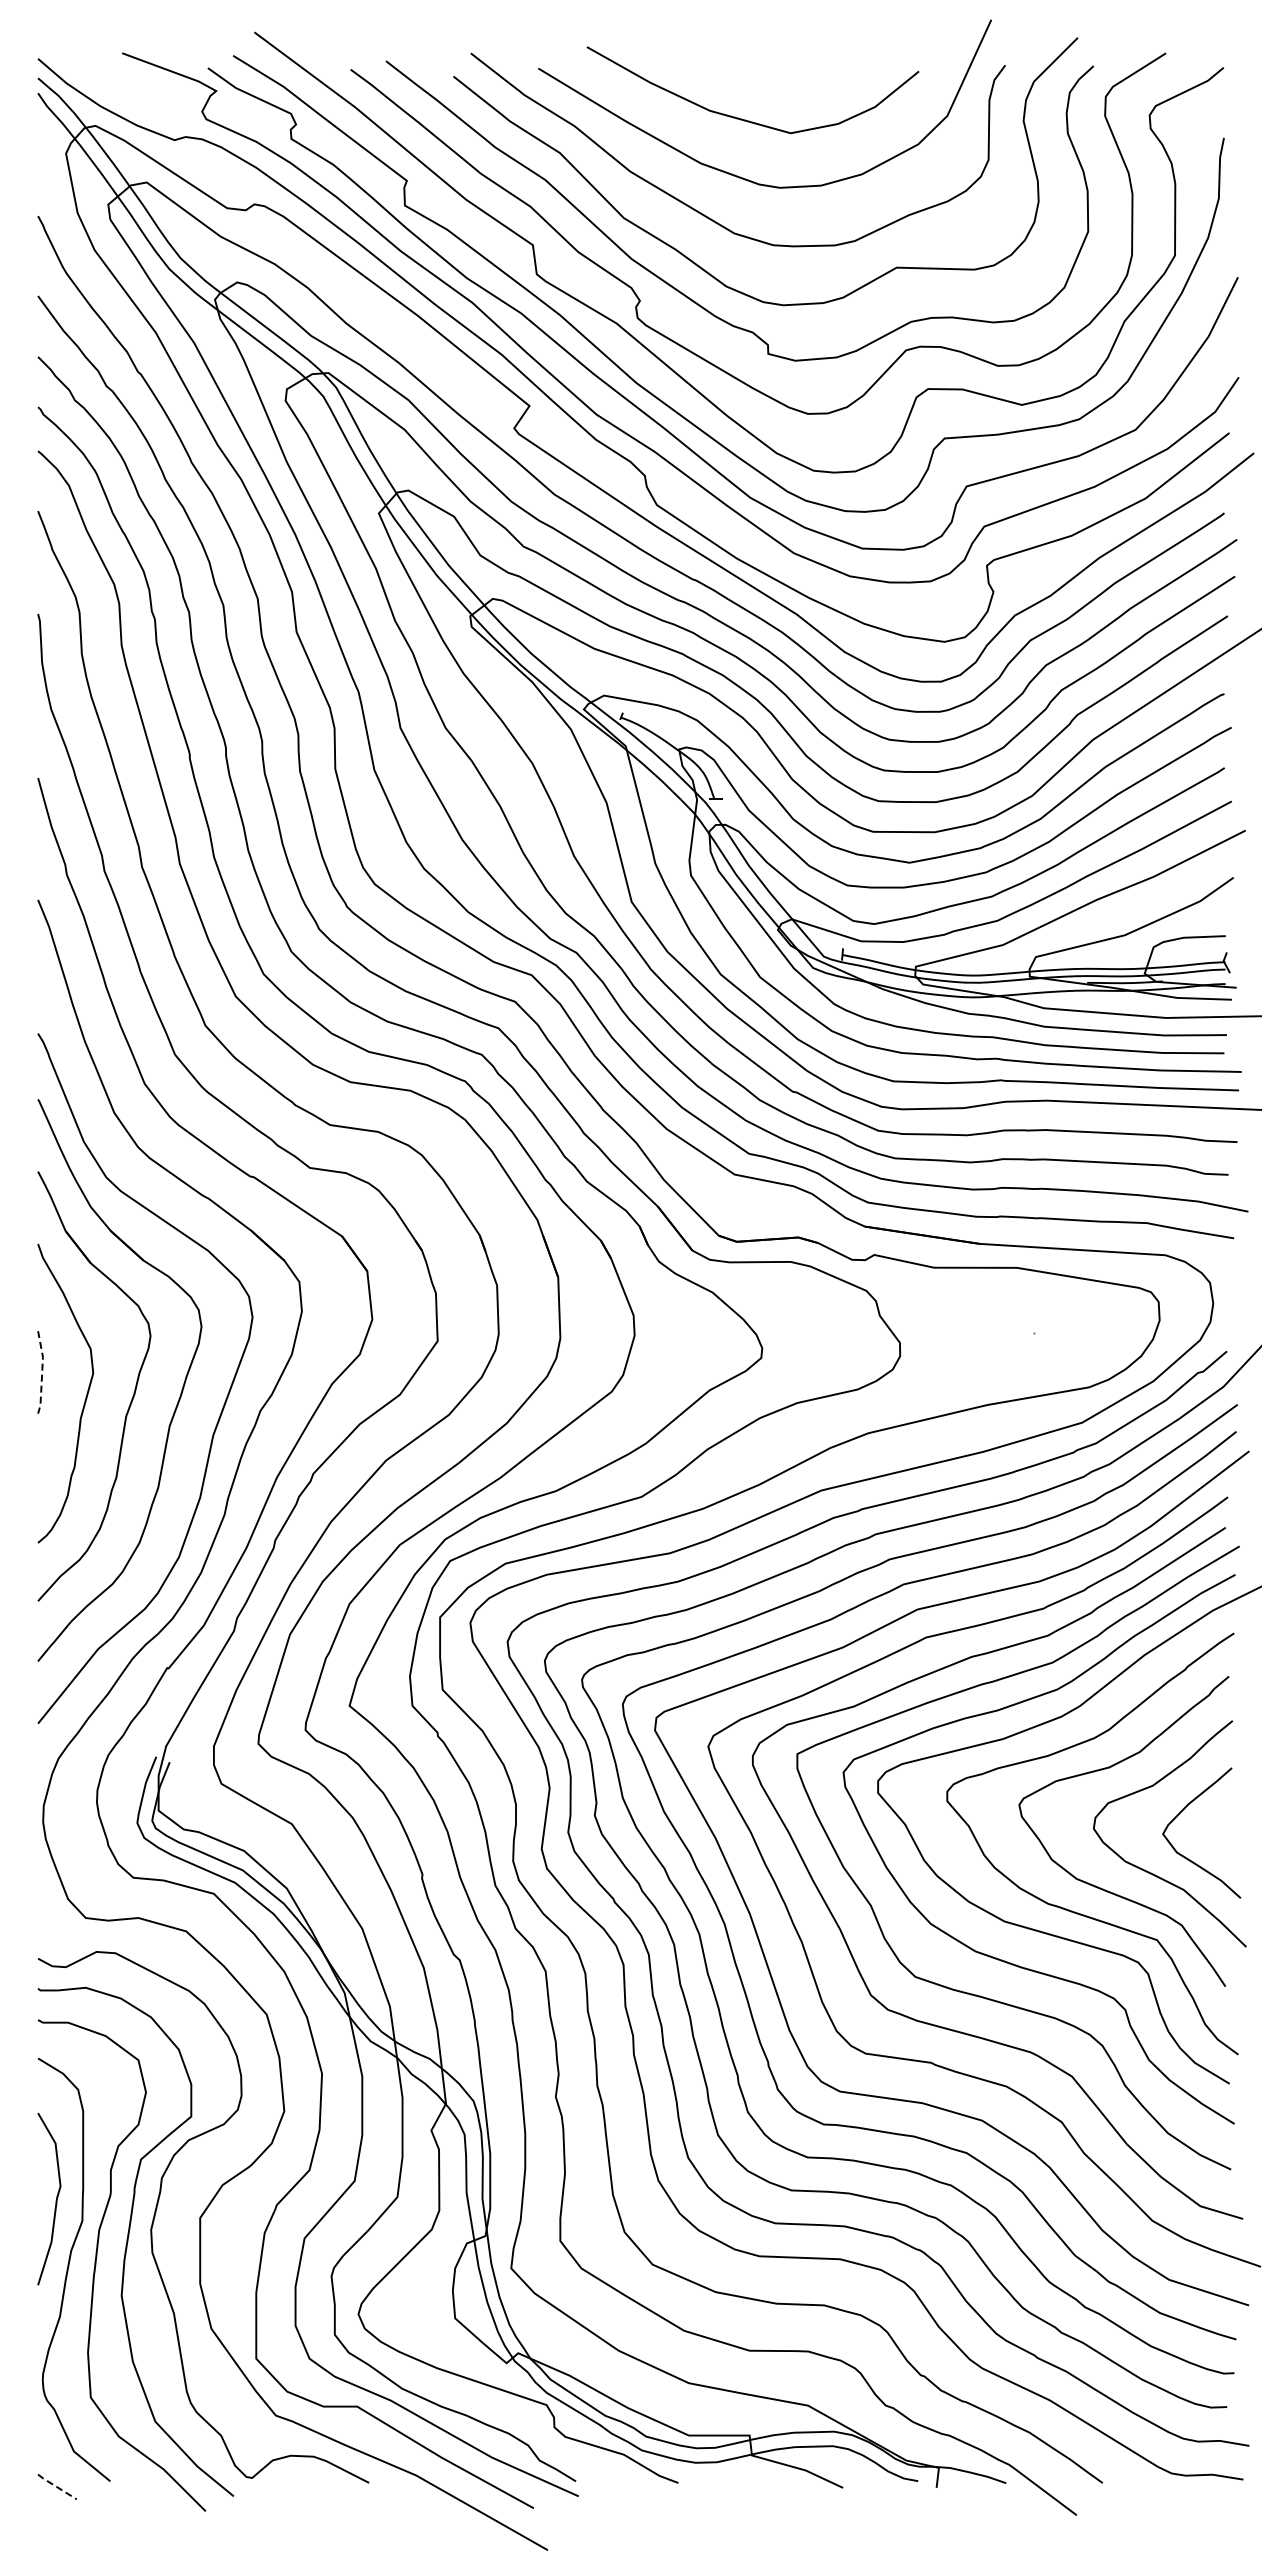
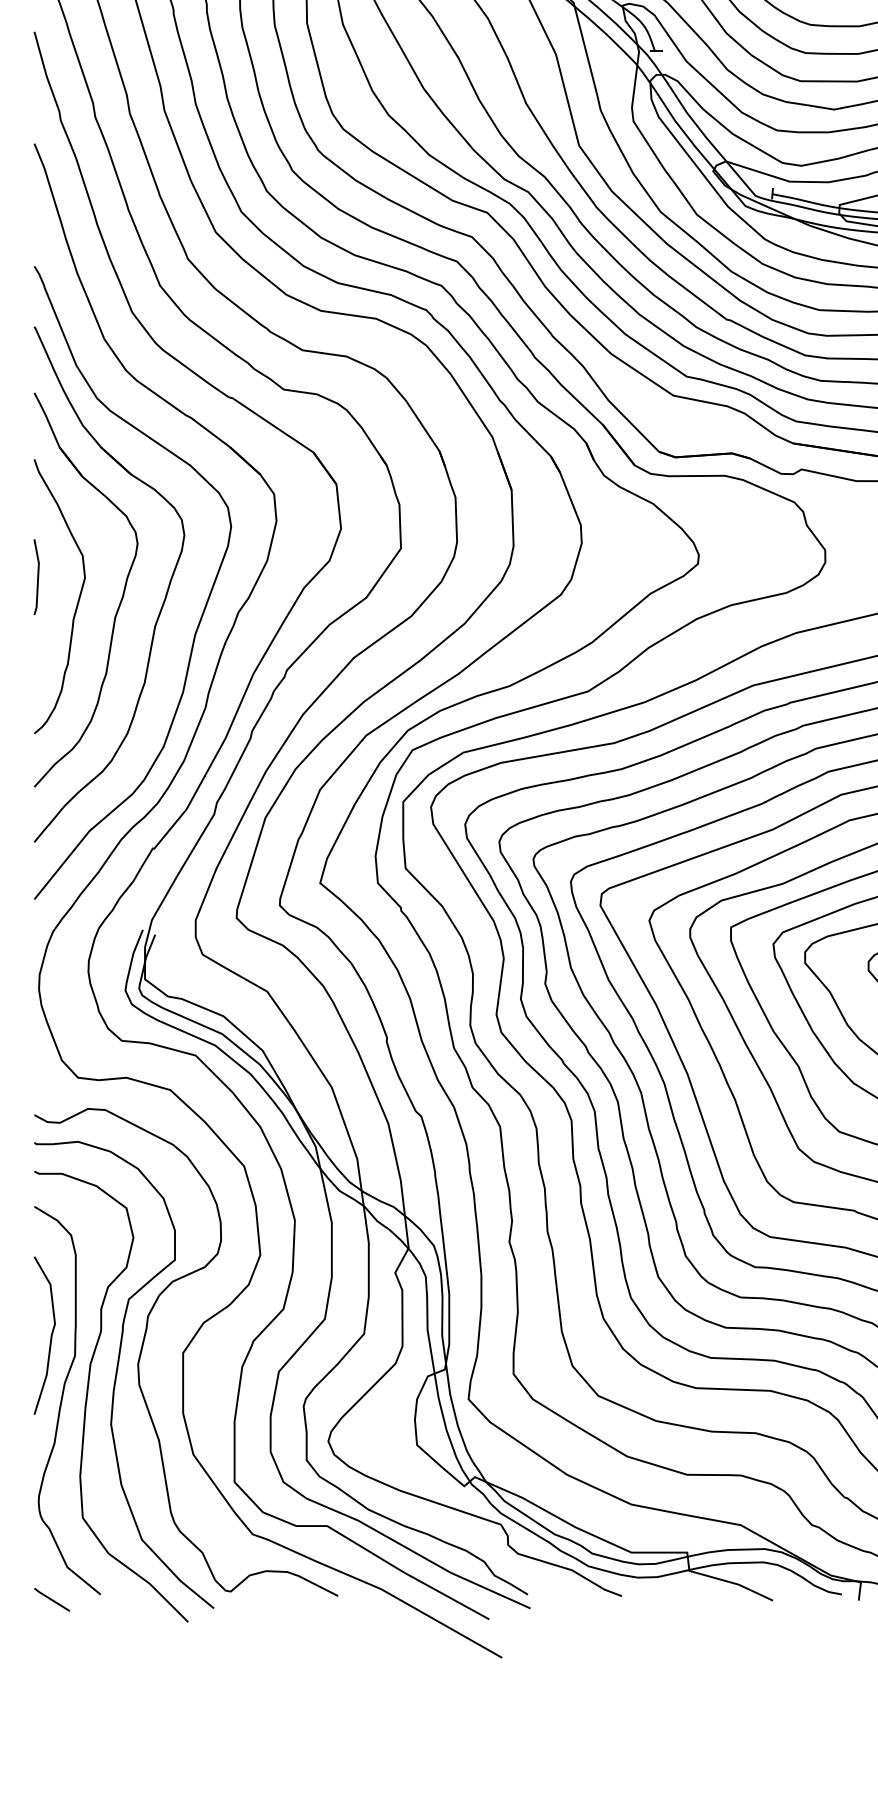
line: (42, 1372) -> (38, 577), dashed -> solid
line: (56, 2486) -> (51, 1599), dashed -> solid

